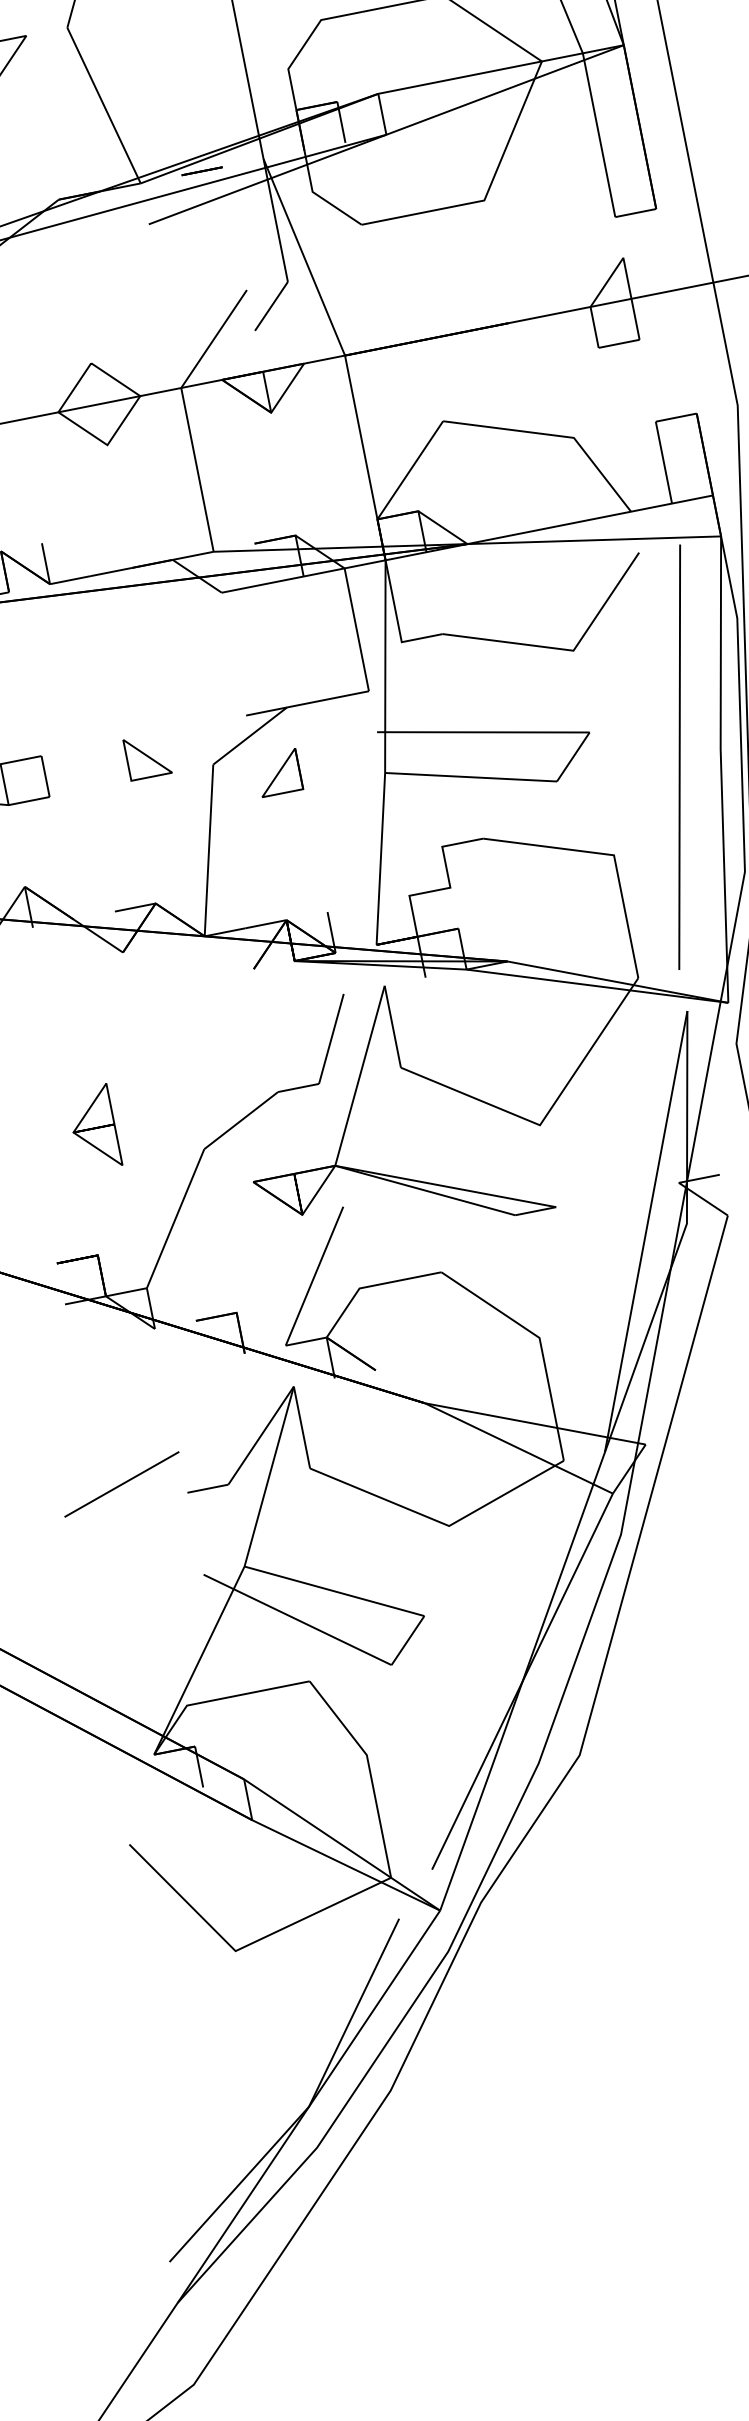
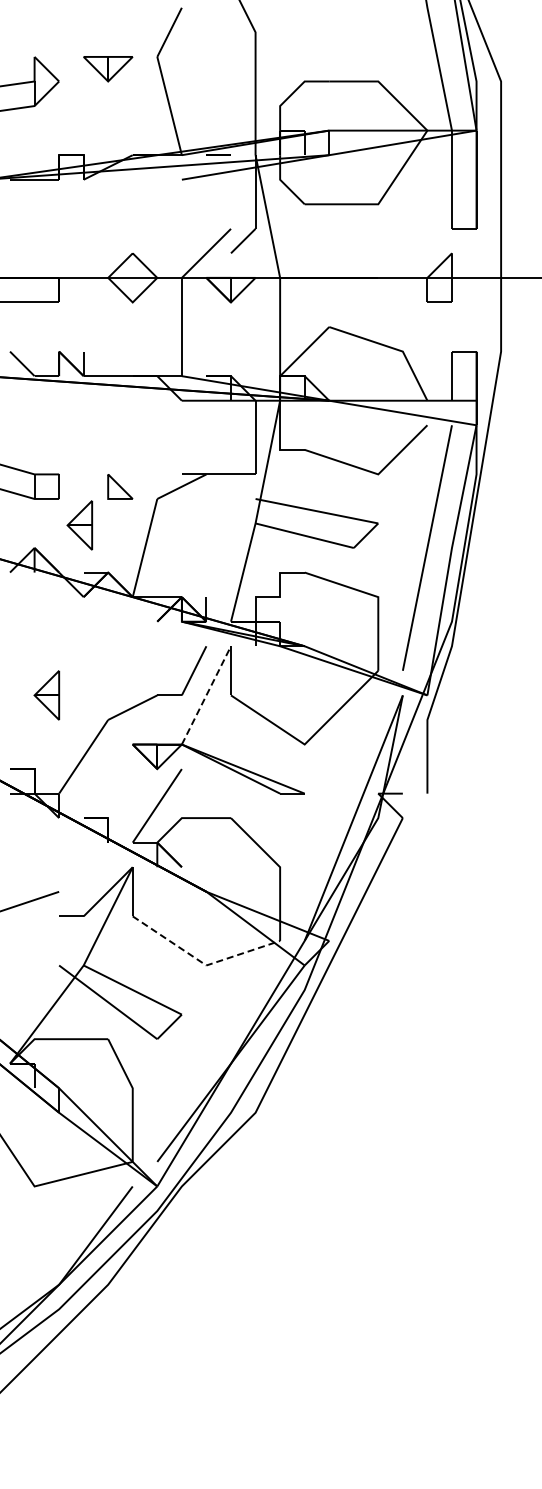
part: (279, 773) -> (194, 511), removed
part: (92, 834) -> (79, 525), added
line: (360, 1075) -> (206, 695), solid -> dashed
line: (441, 1522) -> (202, 962), solid -> dashed

